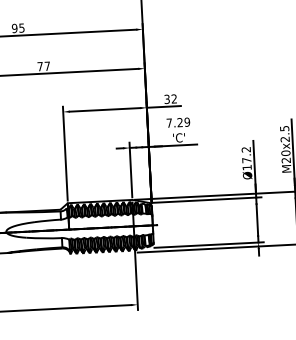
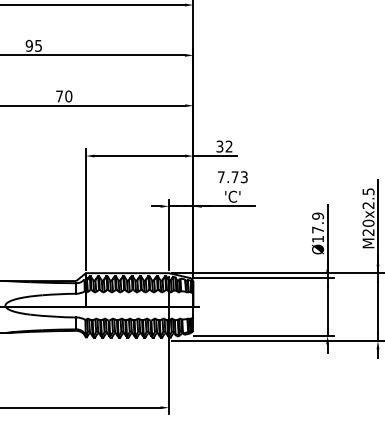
text: (47, 66) -> (68, 96), 77 -> 70
text: (183, 122) -> (239, 177), 7.29 -> 7.73
text: (246, 149) -> (318, 215), Ø17.2 -> Ø17.9

